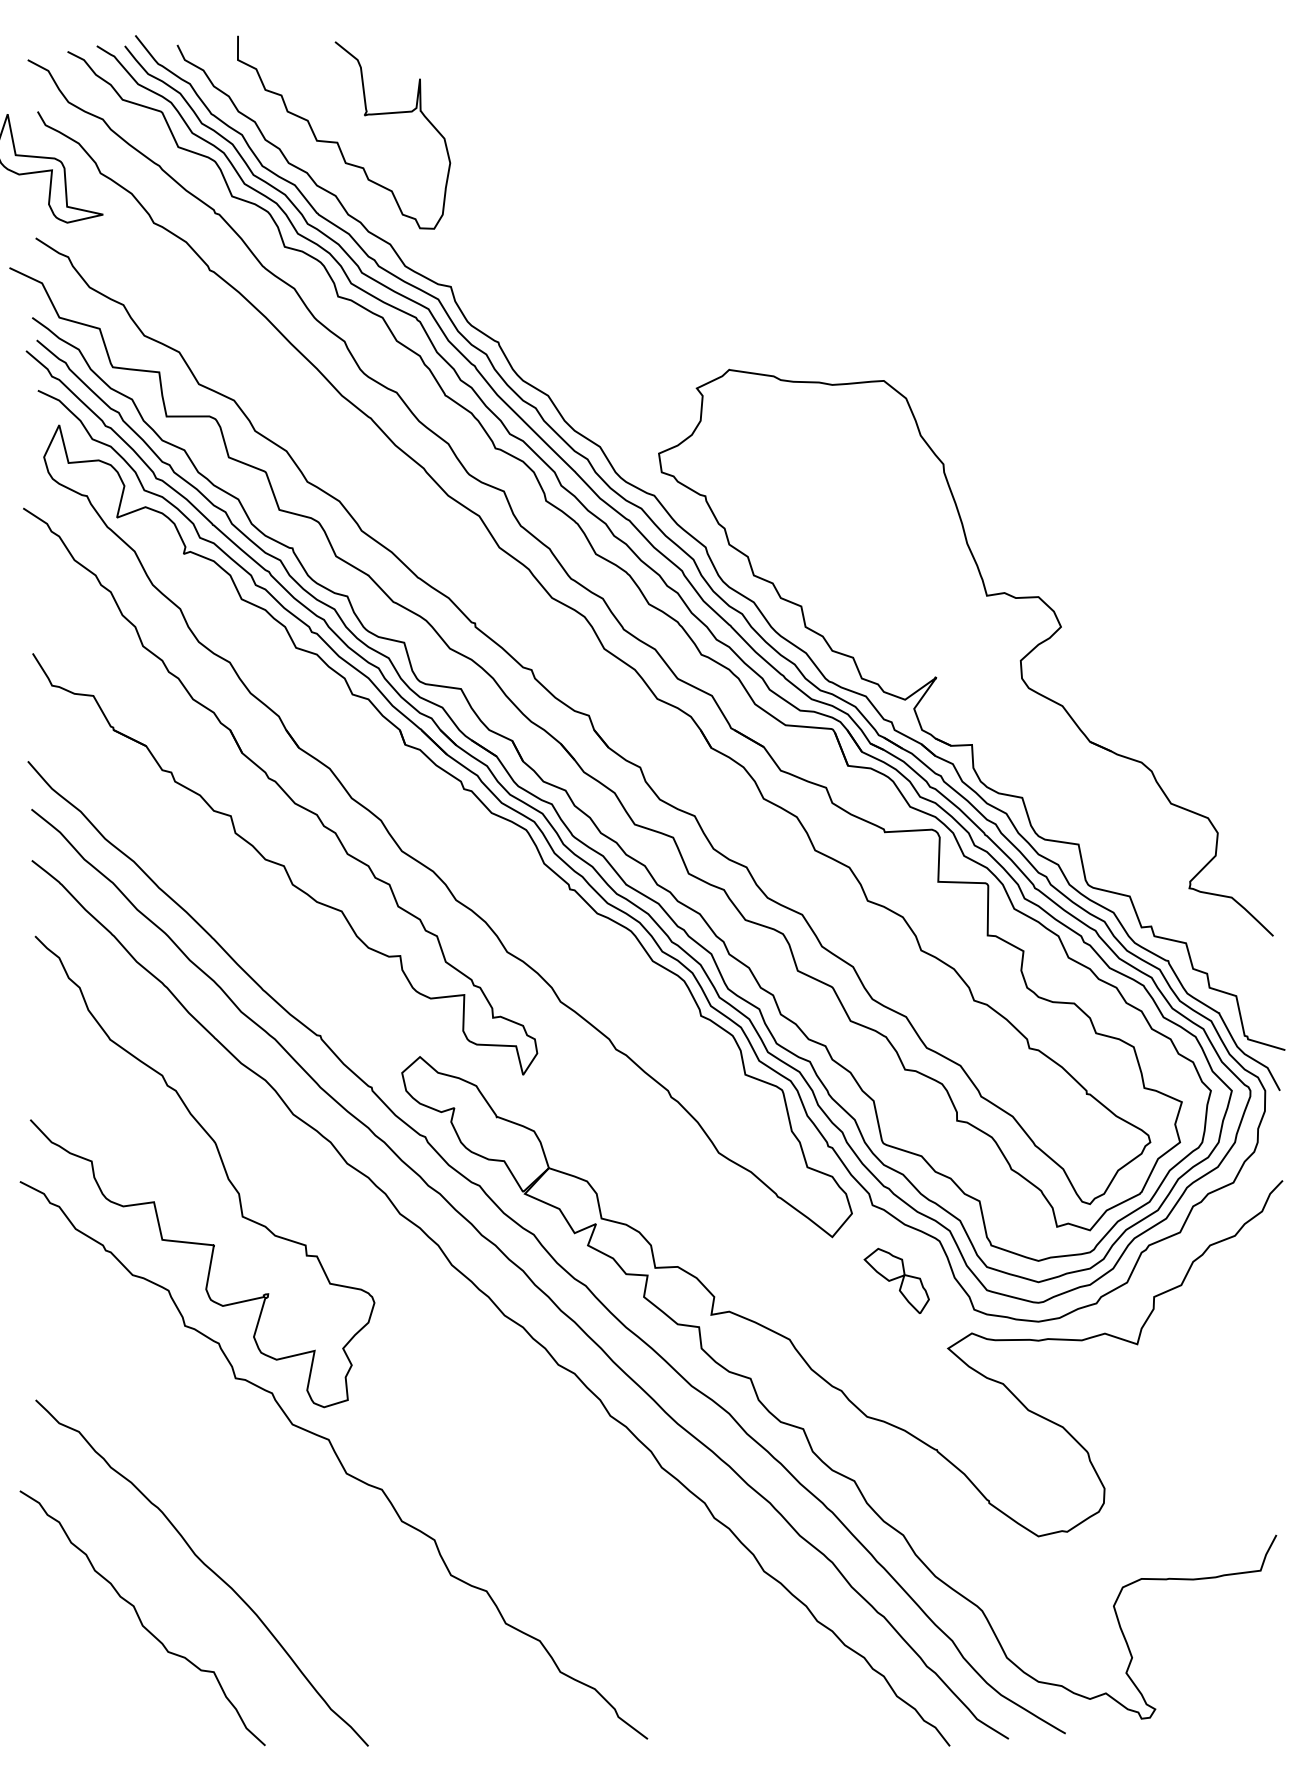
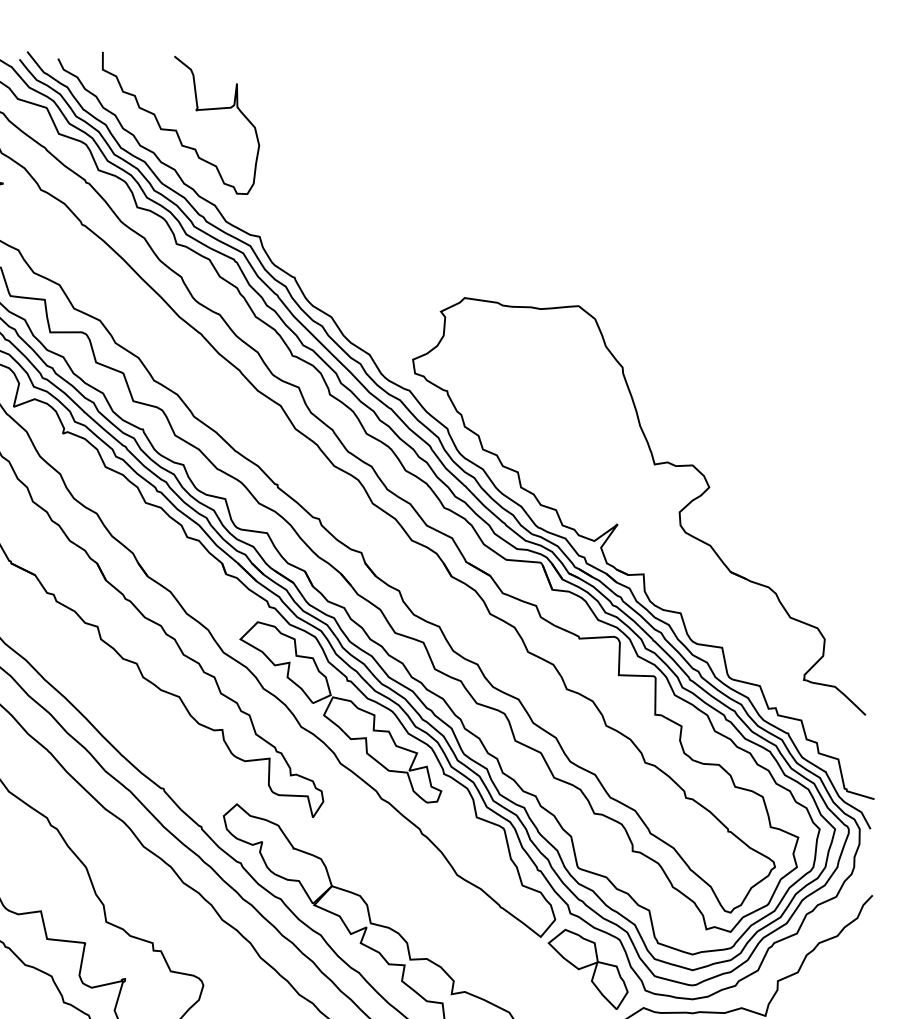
part: (560, 932) -> (340, 712), added
part: (896, 1280) -> (588, 968), size x1.67

